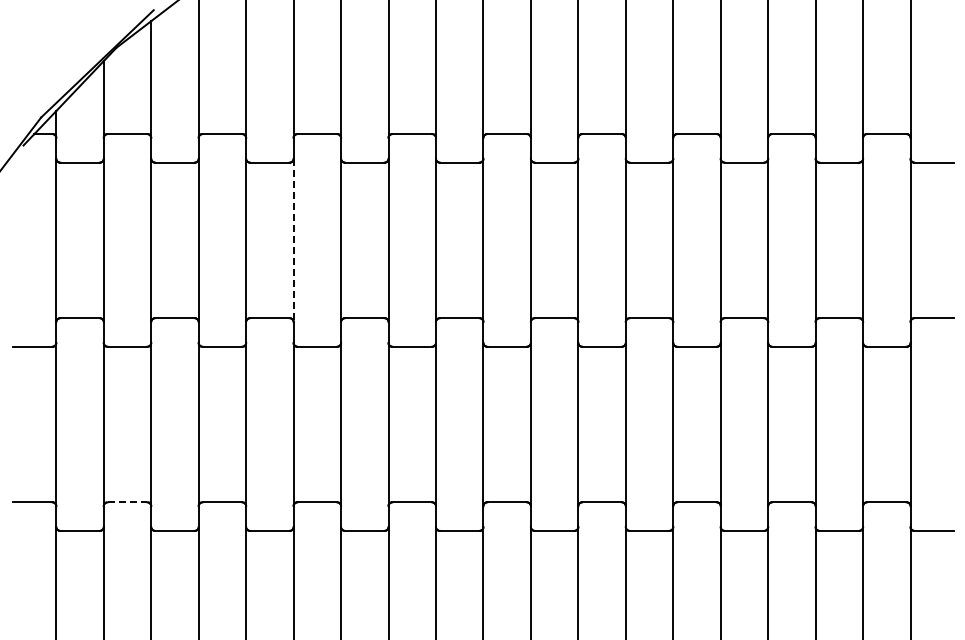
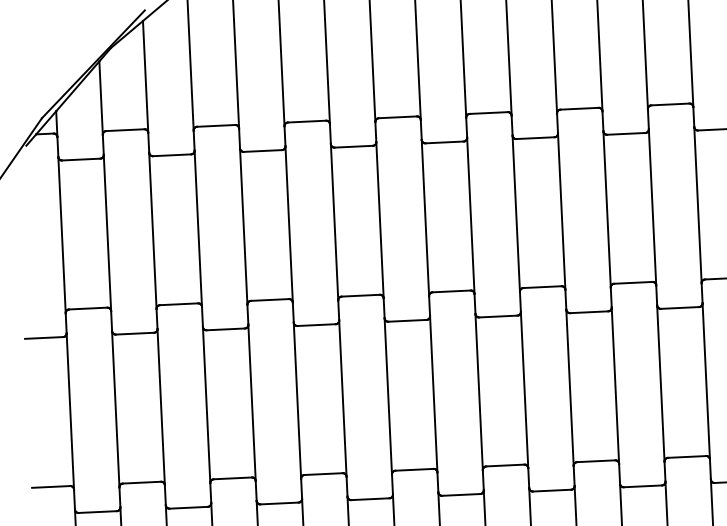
line: (293, 240) -> (289, 224), dashed -> solid
line: (127, 502) -> (141, 482), dashed -> solid

